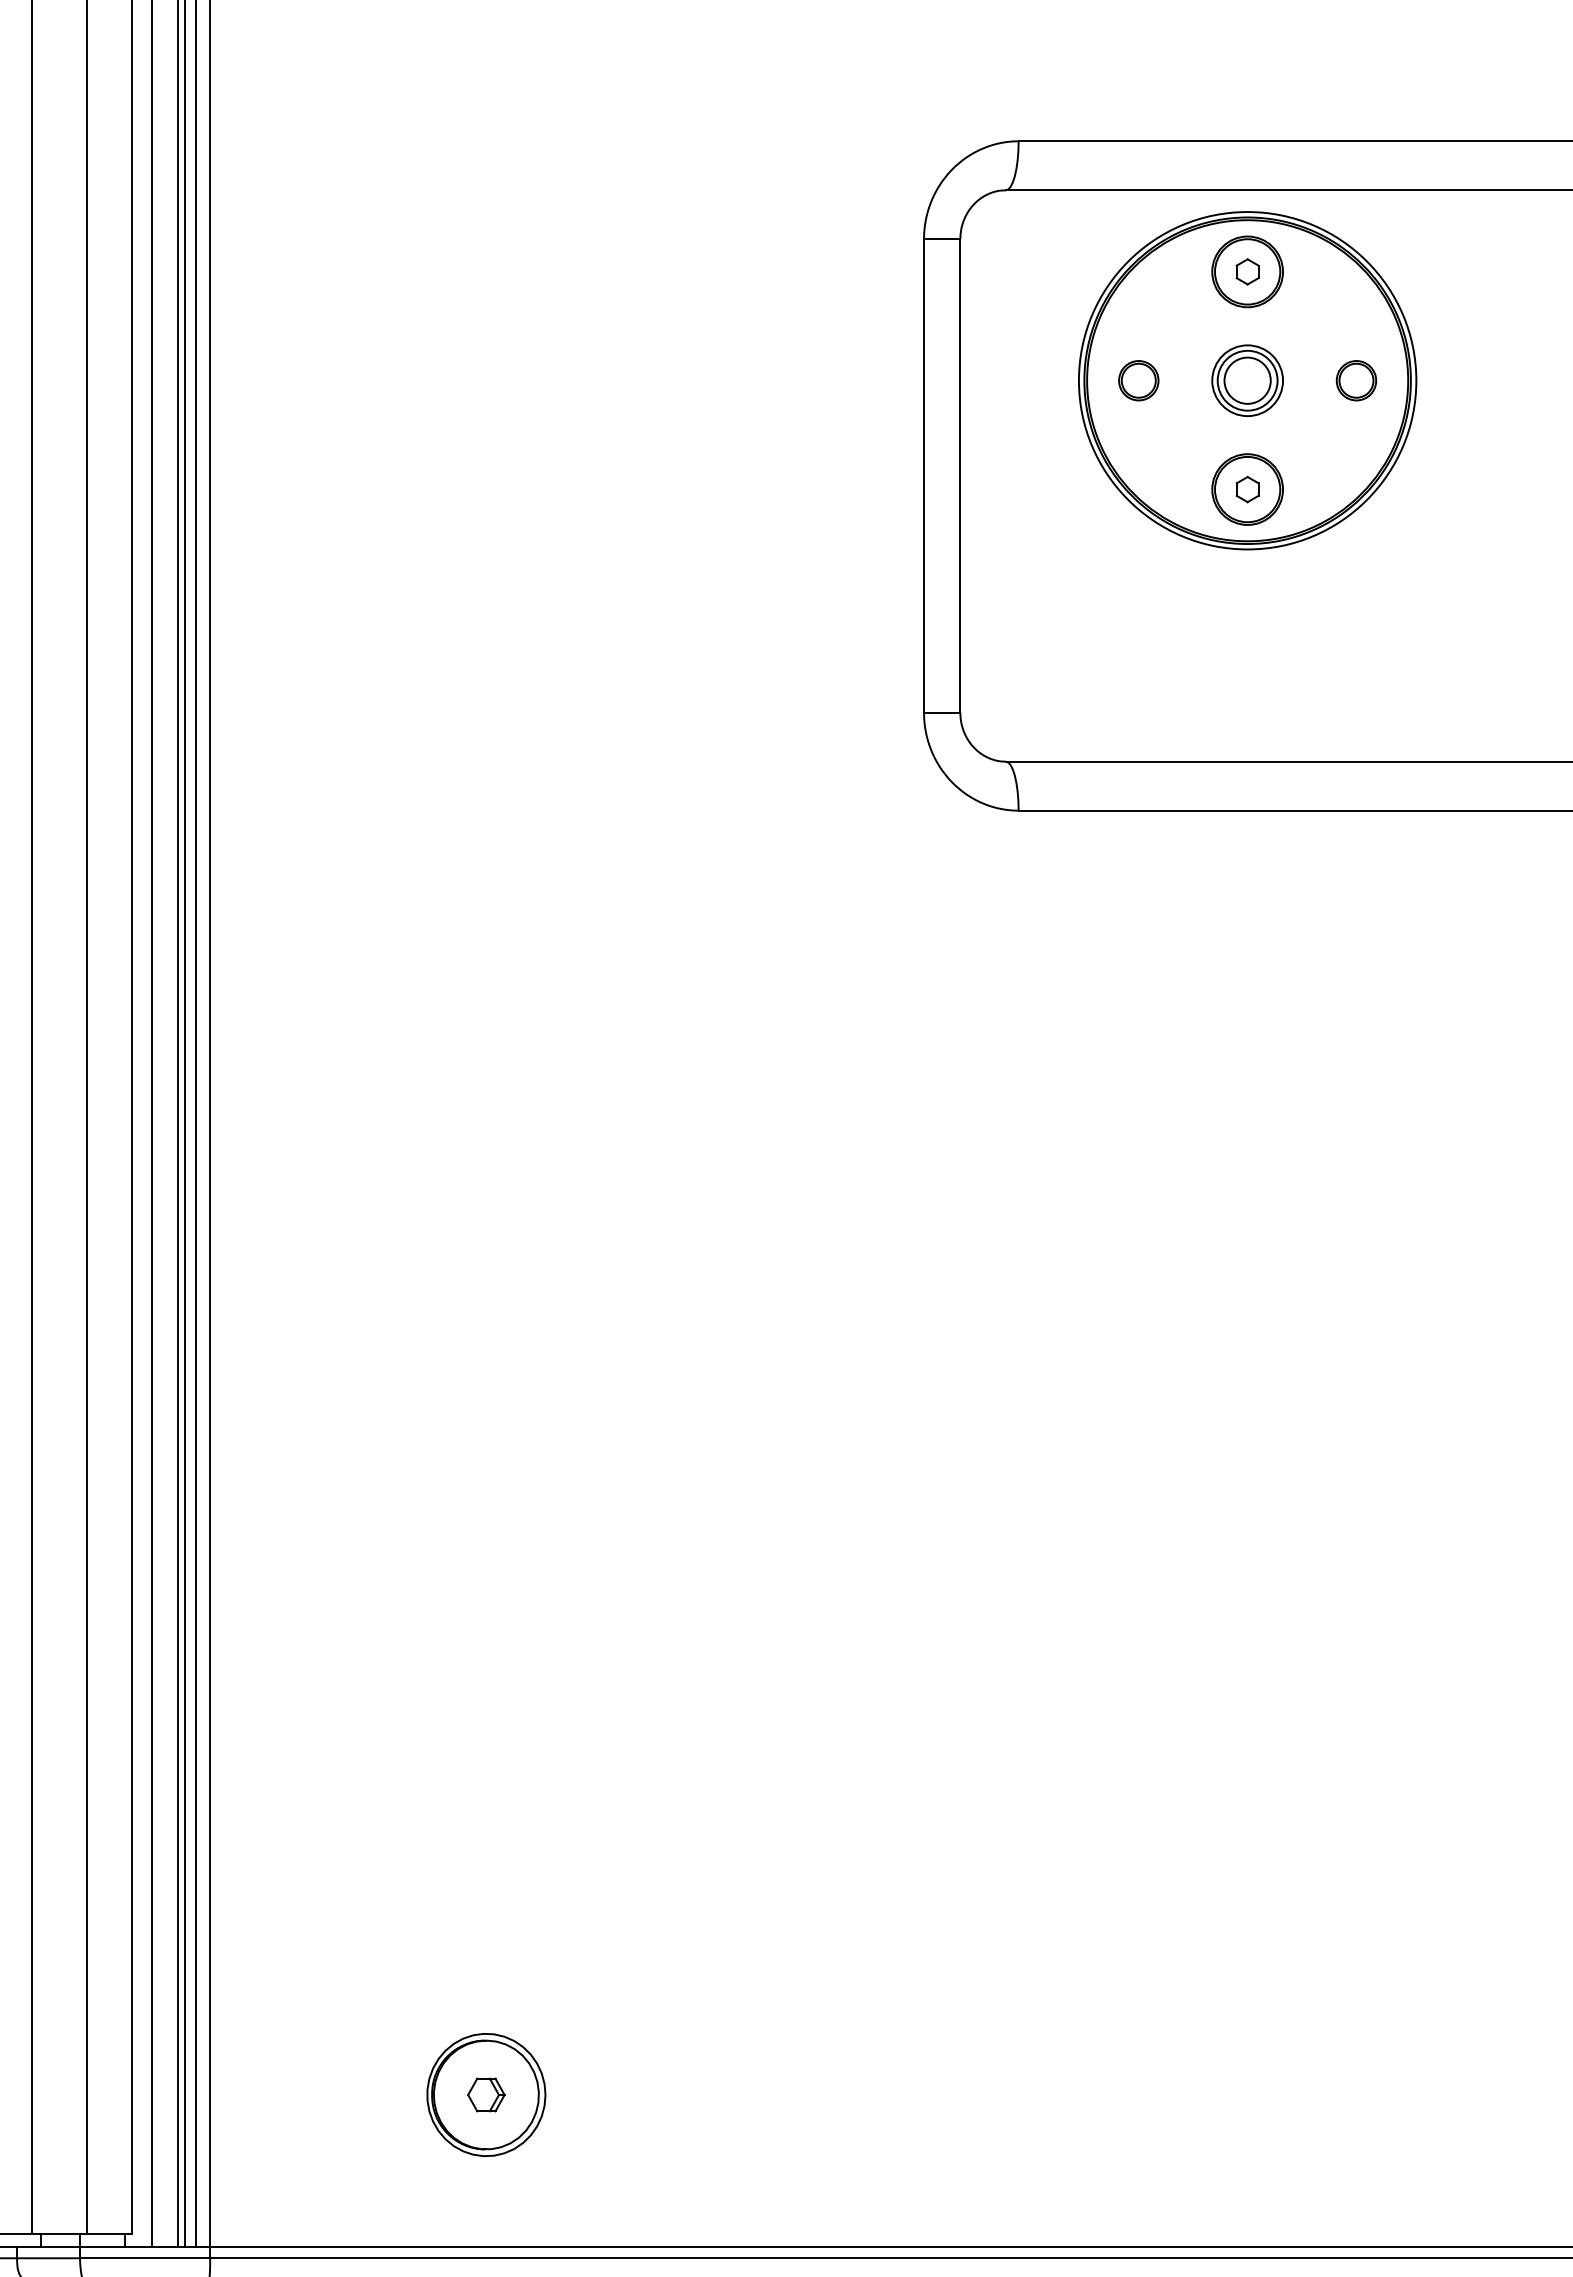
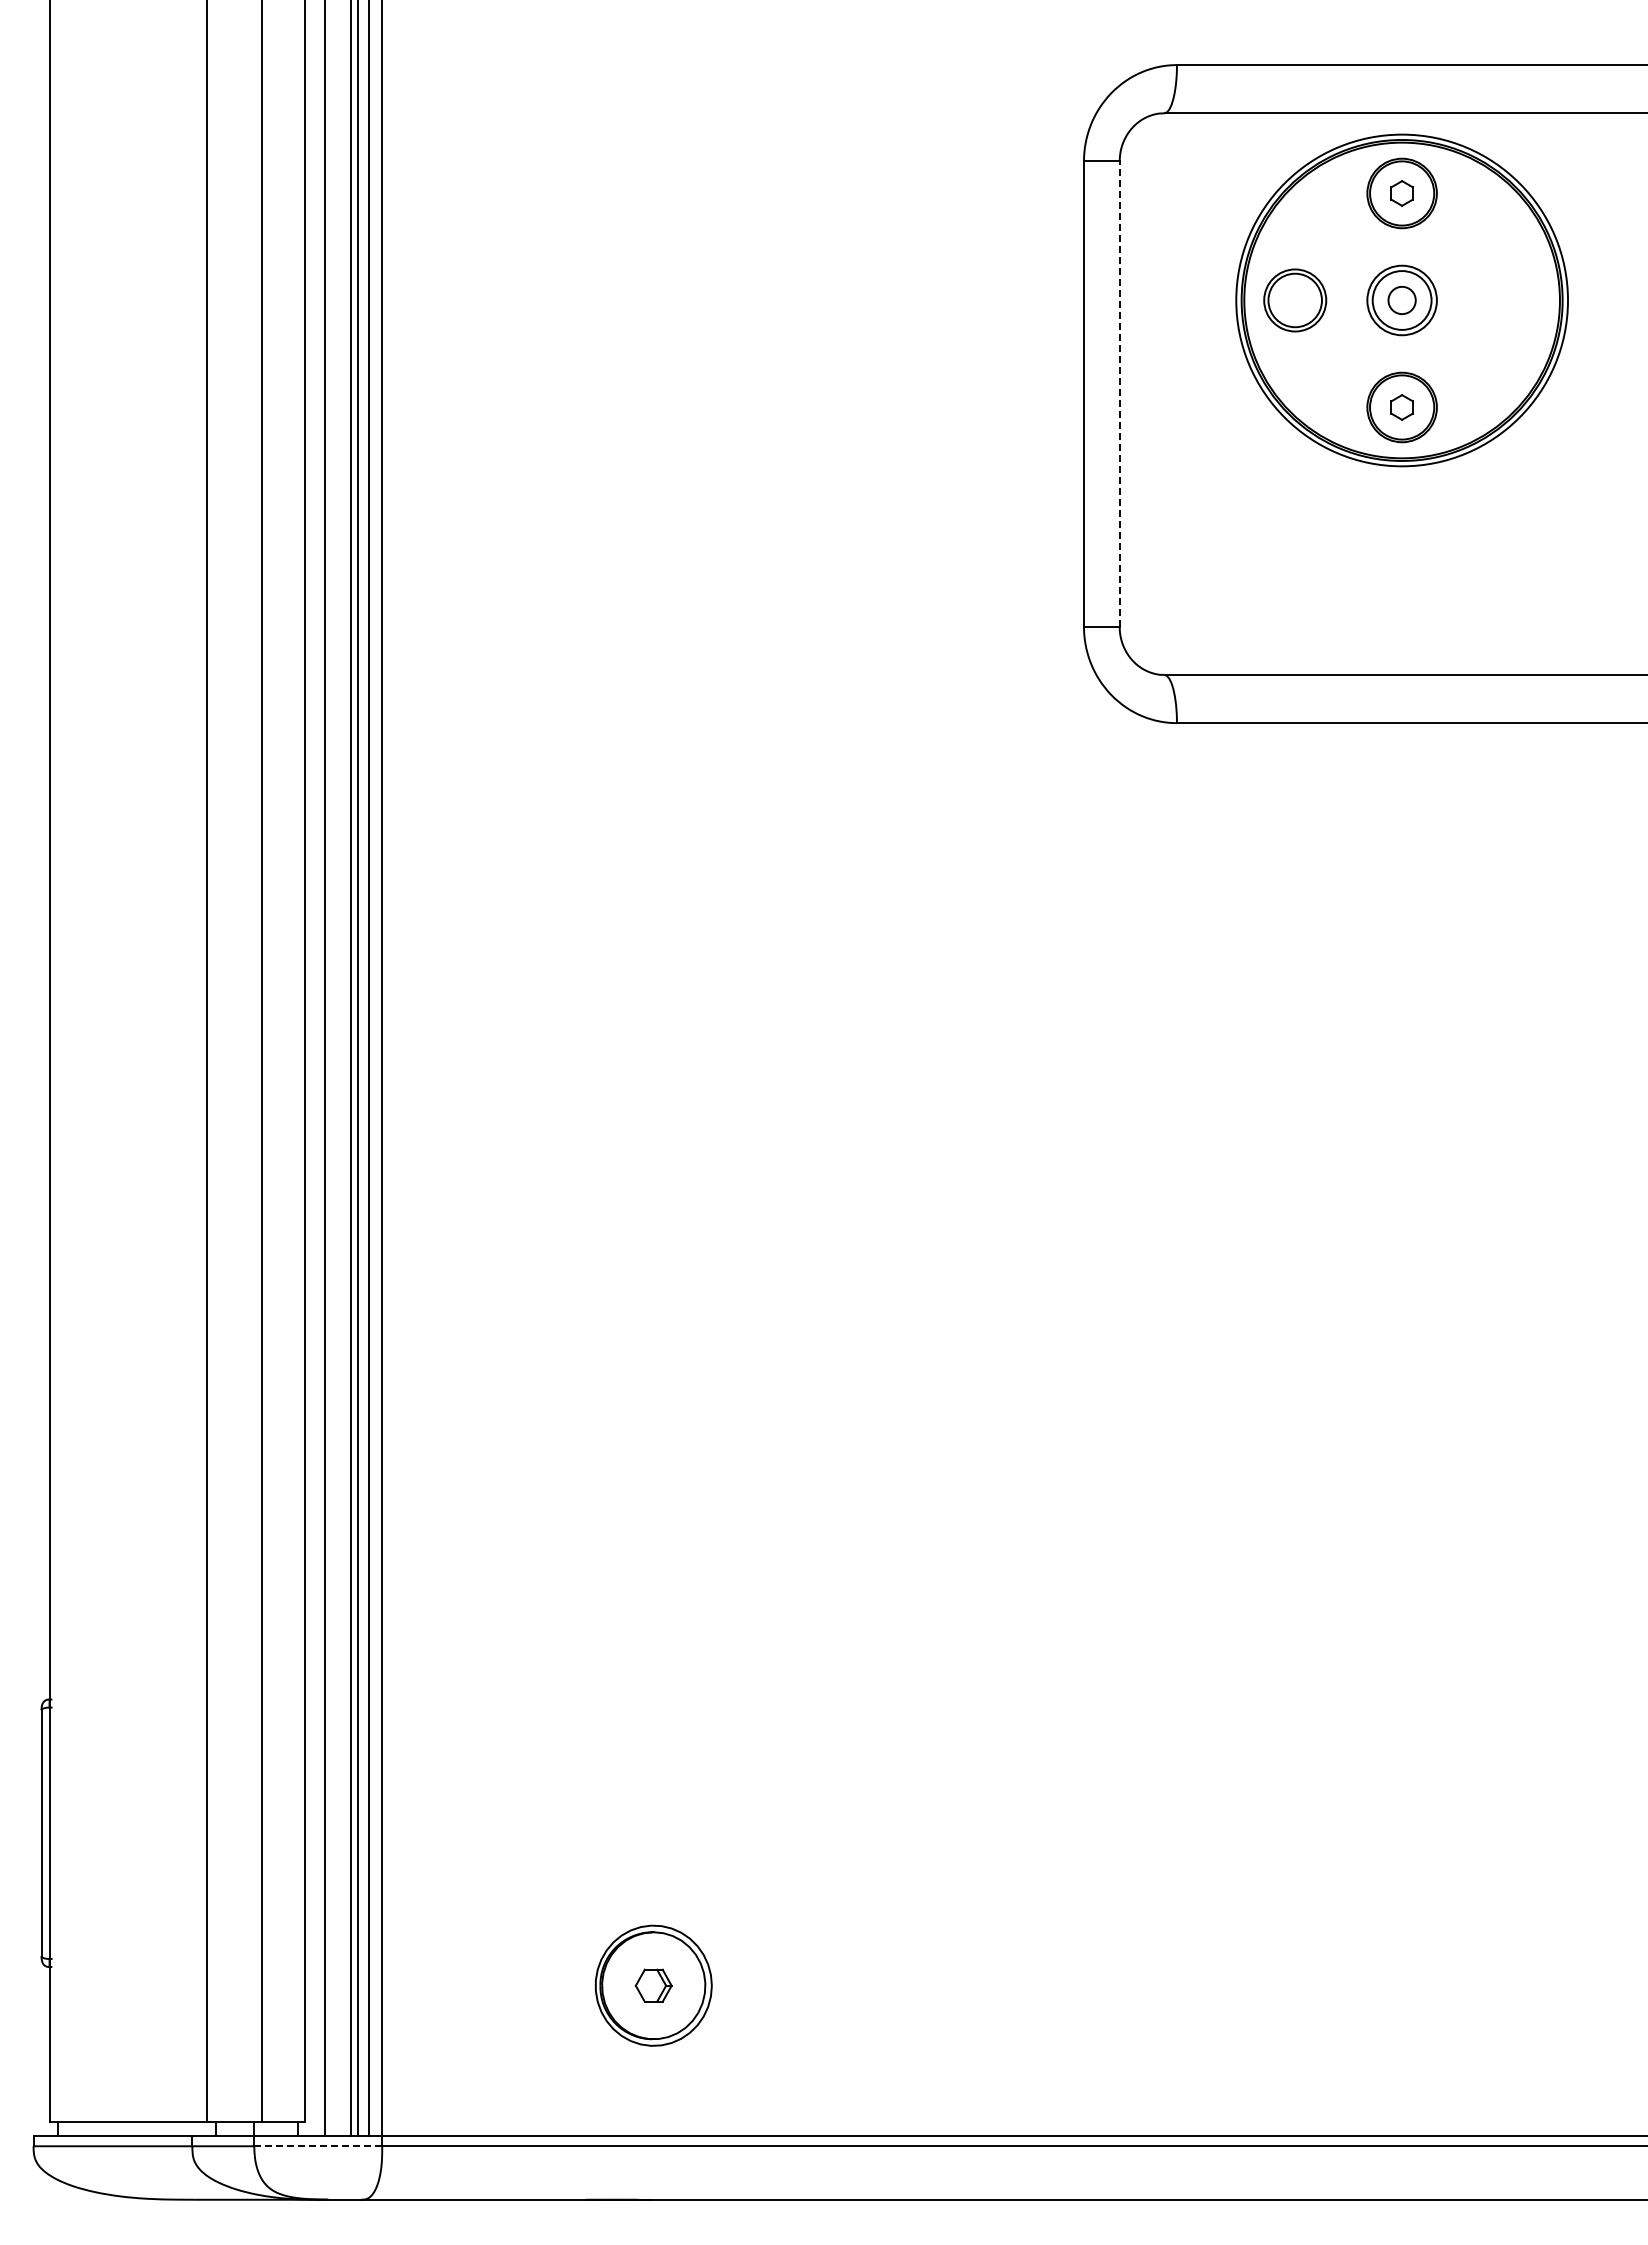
part: (1138, 380) -> (1294, 300), size x1.6
circle: (1246, 380) -> (1401, 300), size x0.6
part: (1355, 380) -> (1508, 300), removed
line: (960, 476) -> (1119, 394), solid -> dashed
line: (145, 2258) -> (318, 2146), solid -> dashed

